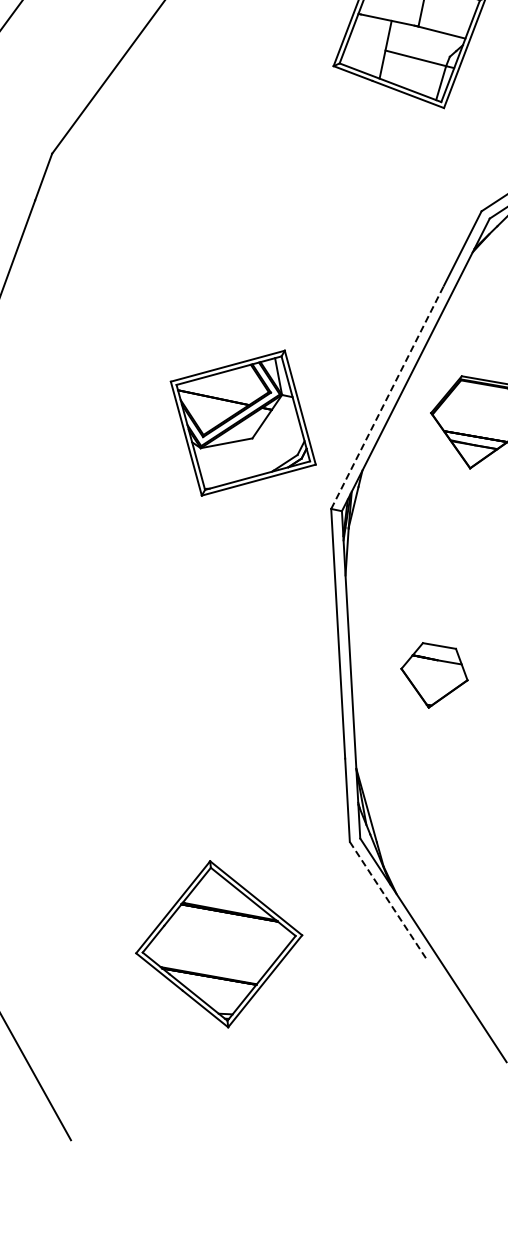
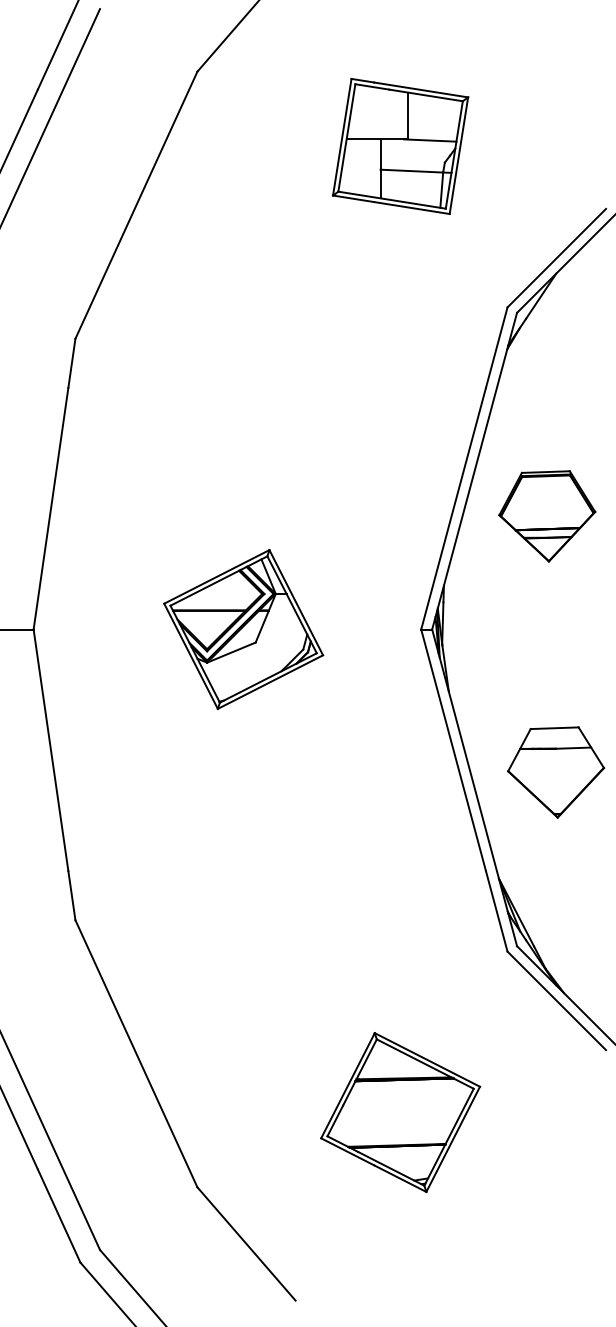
line: (387, 397) -> (453, 508), dashed -> solid
part: (243, 423) -> (243, 629), moved
part: (434, 676) -> (556, 772), size x1.43
line: (387, 899) -> (556, 1000), dashed -> solid
part: (219, 944) -> (400, 1112), moved

